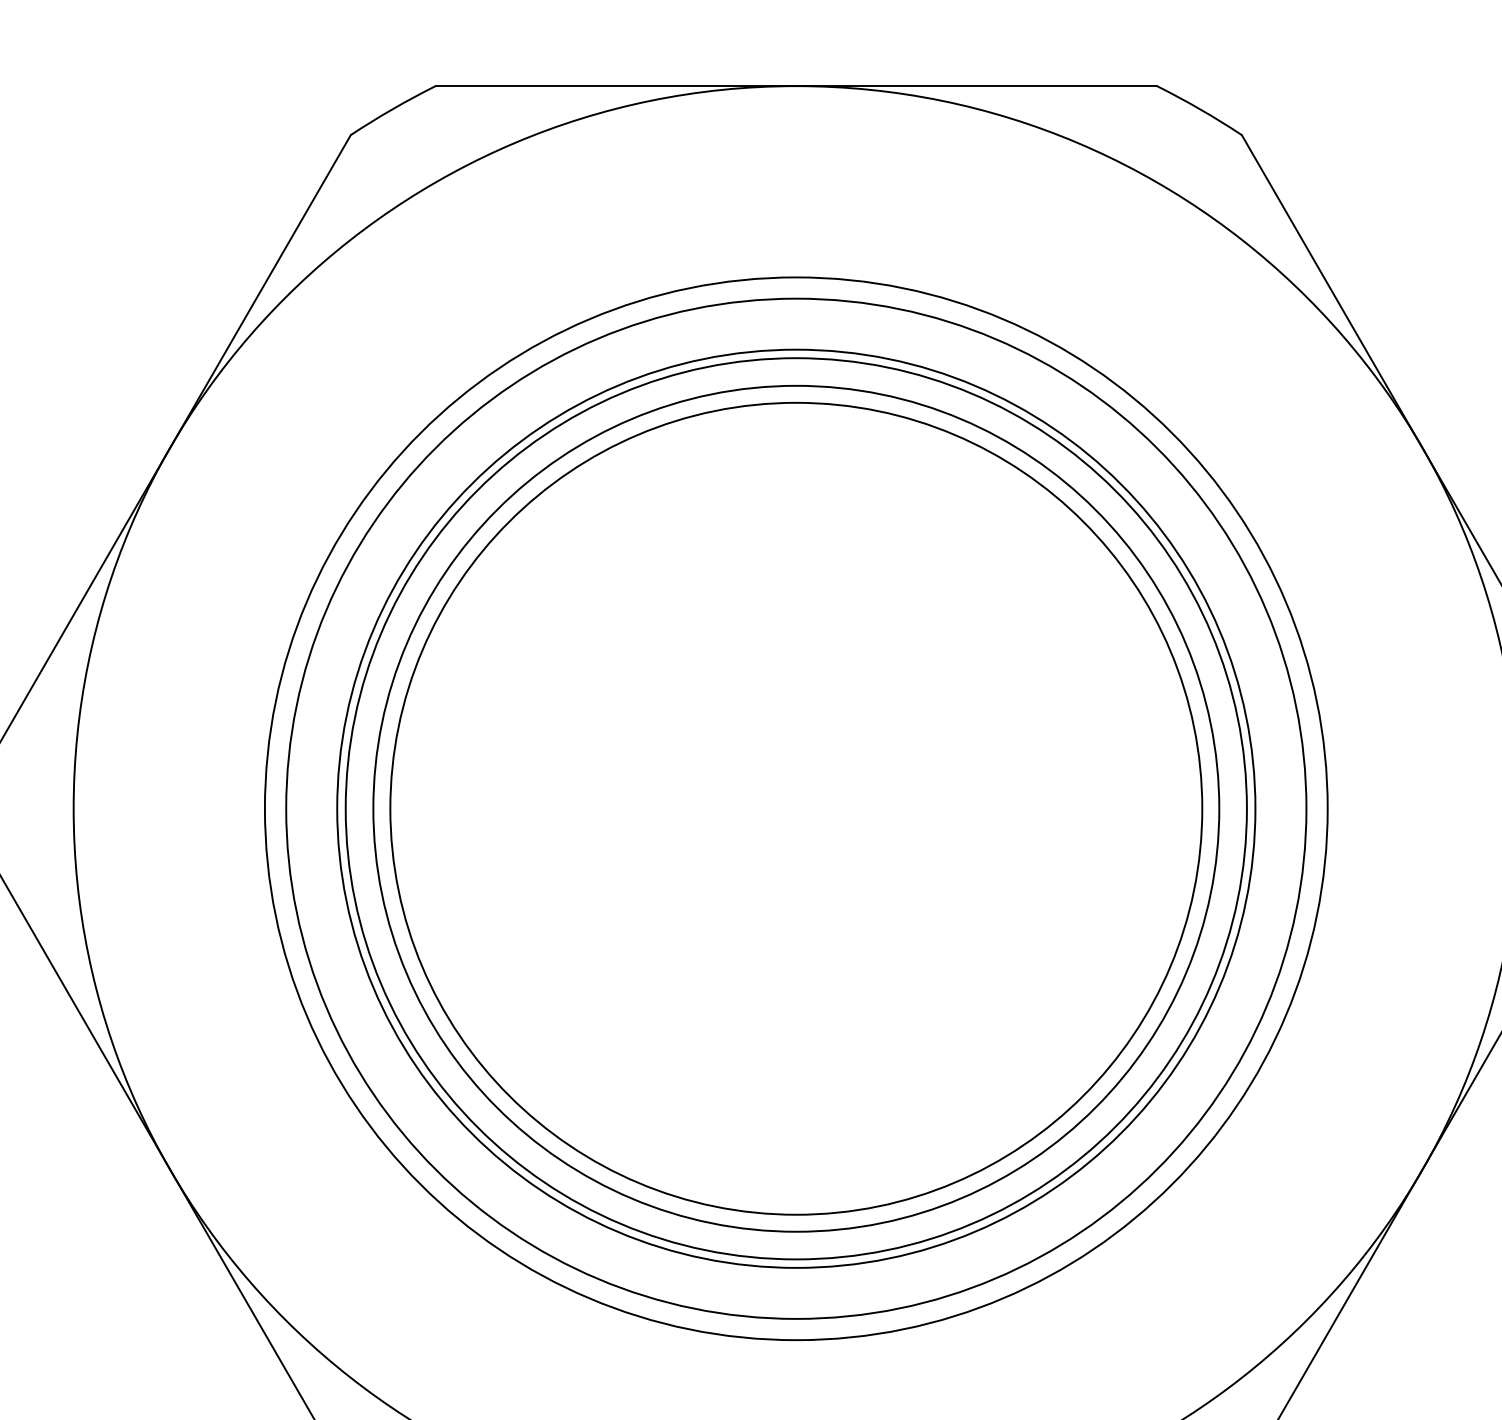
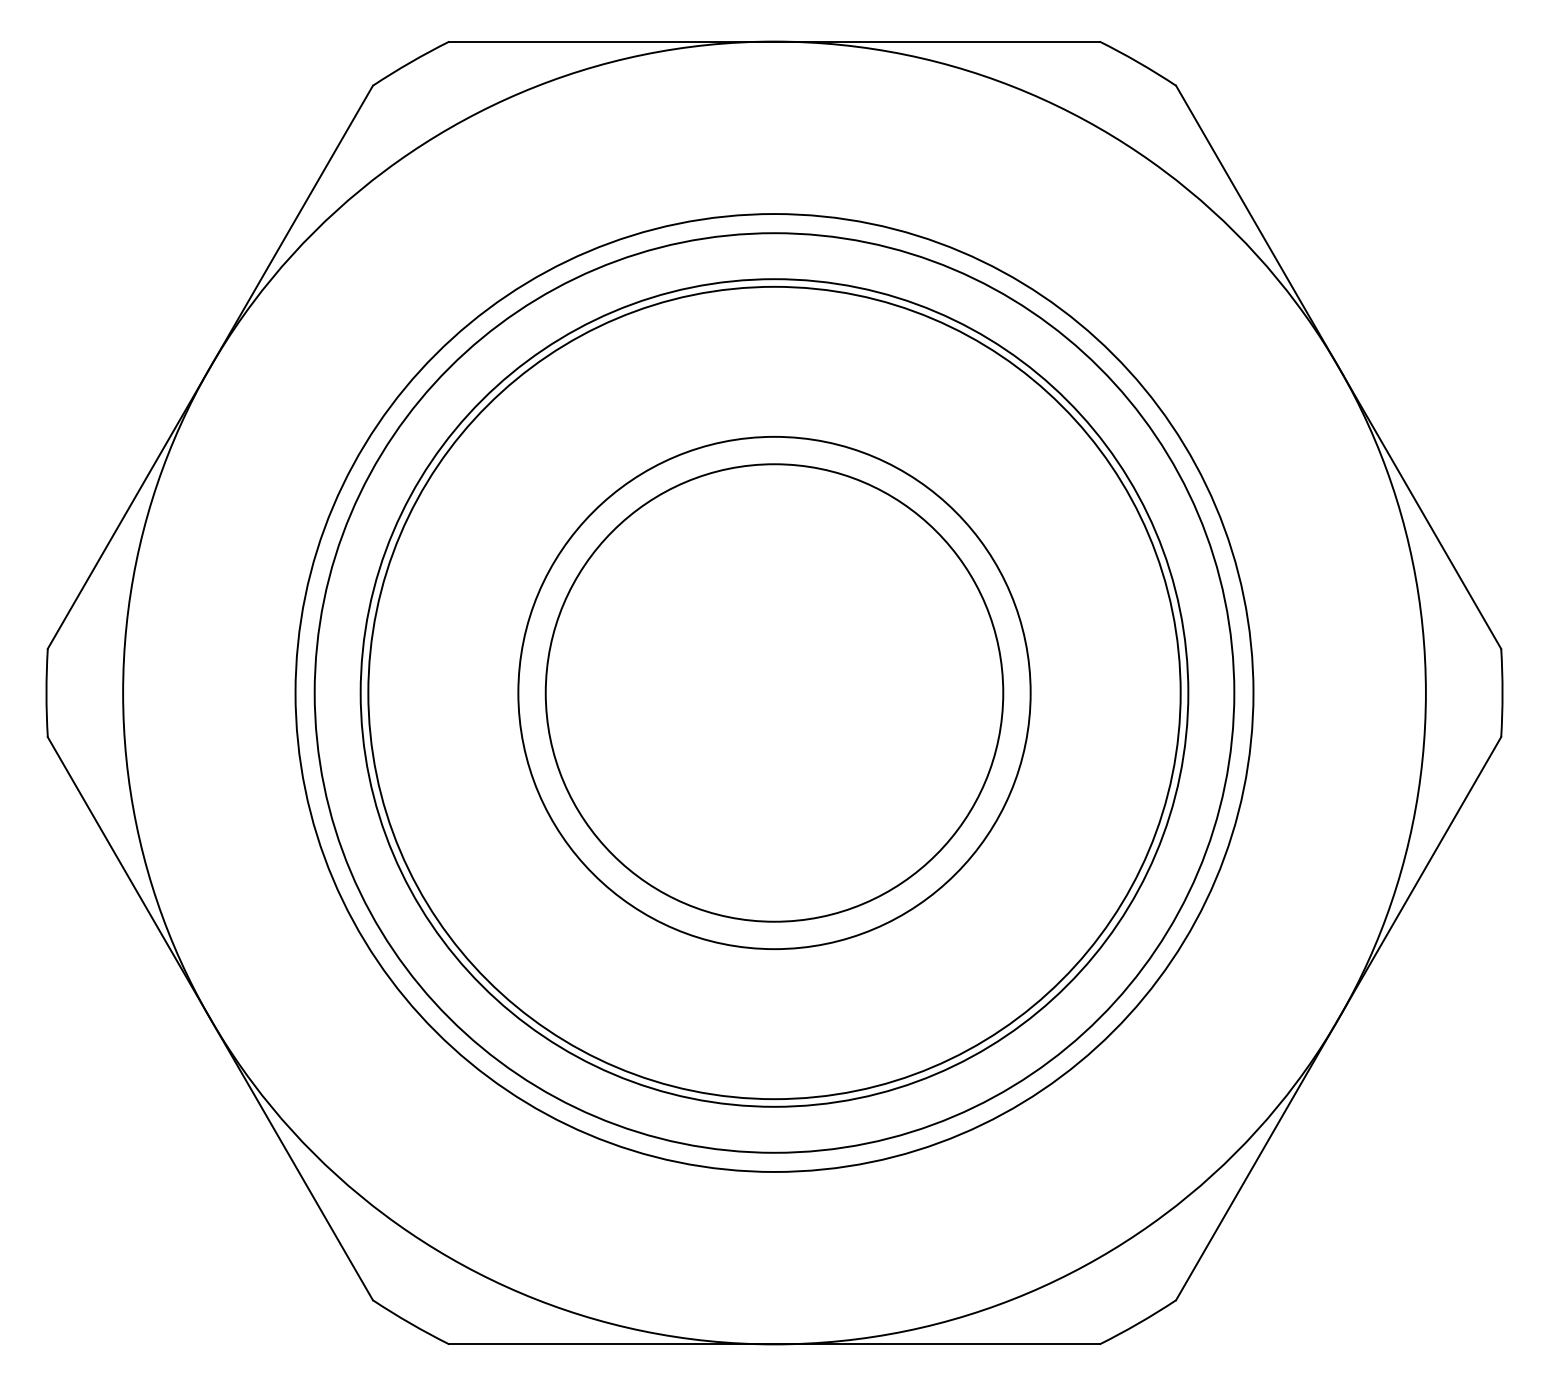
circle: (796, 808) -> (774, 692), size x0.6
circle: (796, 808) -> (774, 692), size x0.7

